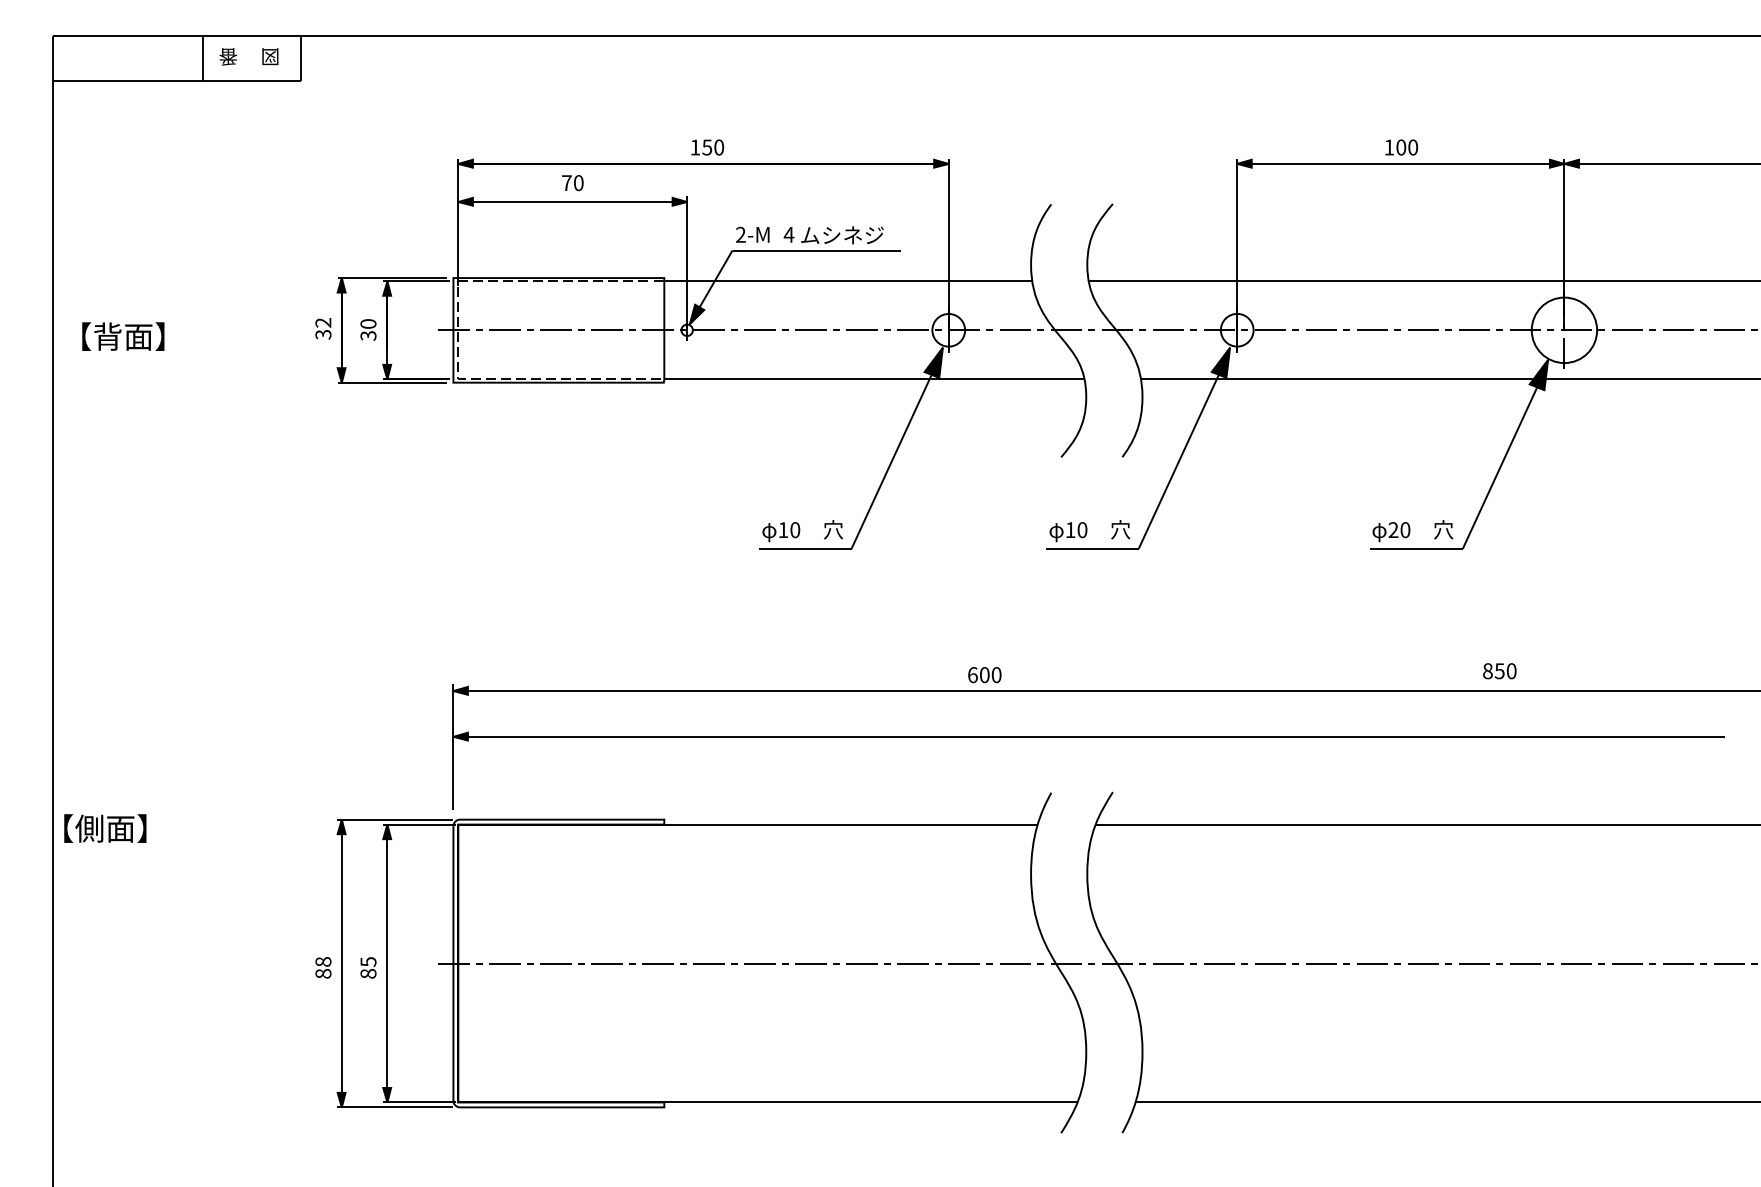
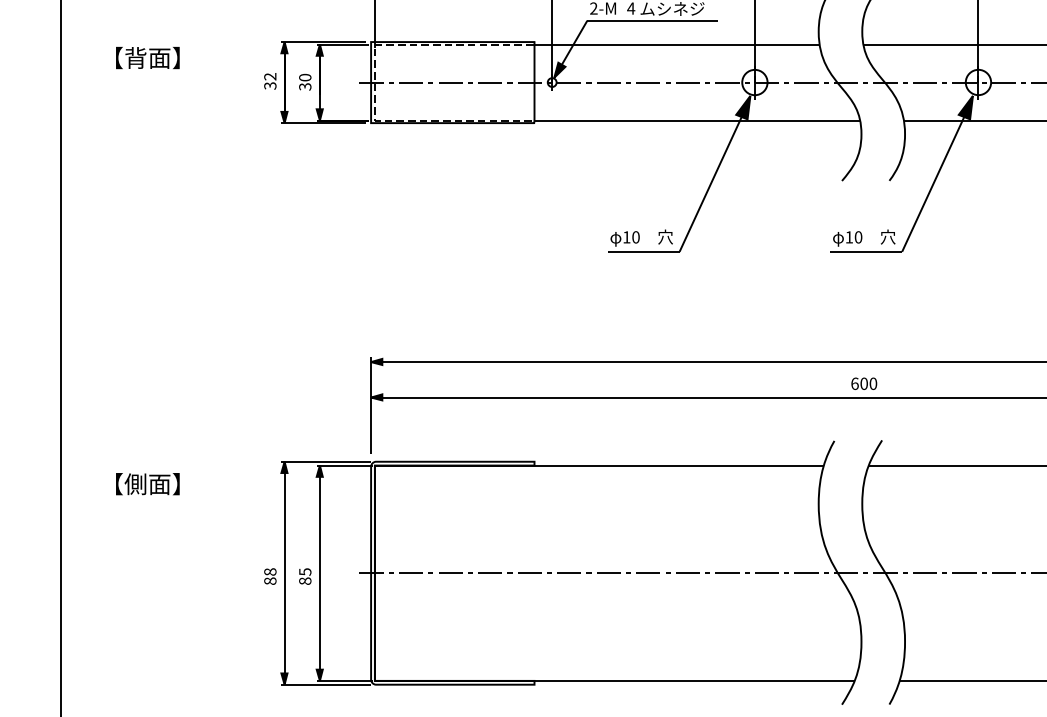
text: (123, 336) -> (147, 57), moved
text: (984, 675) -> (863, 384), moved
text: (105, 828) -> (147, 484), moved

